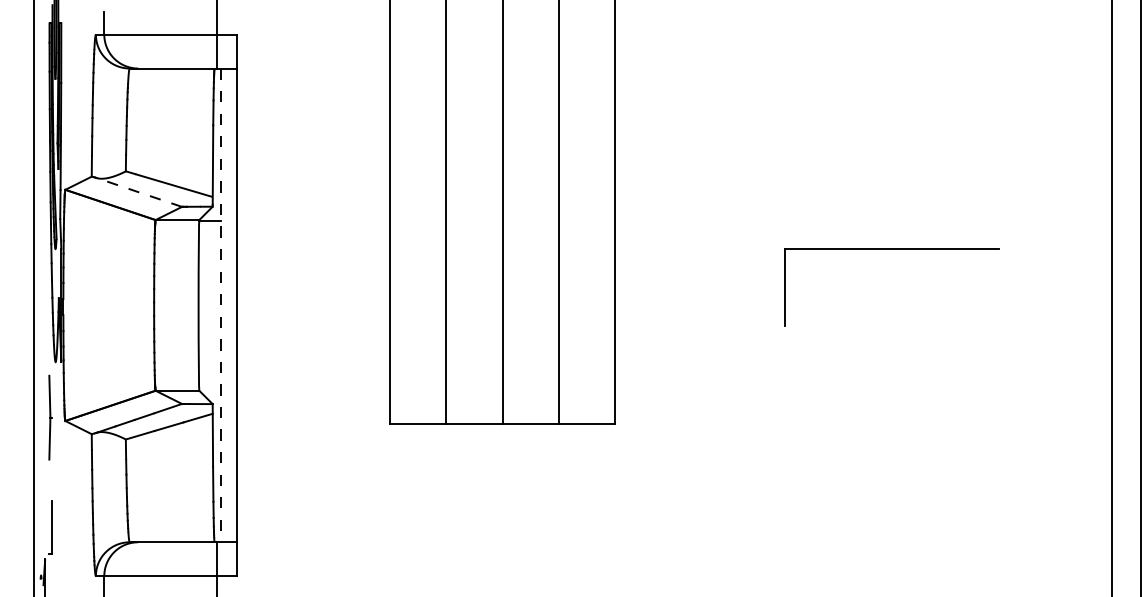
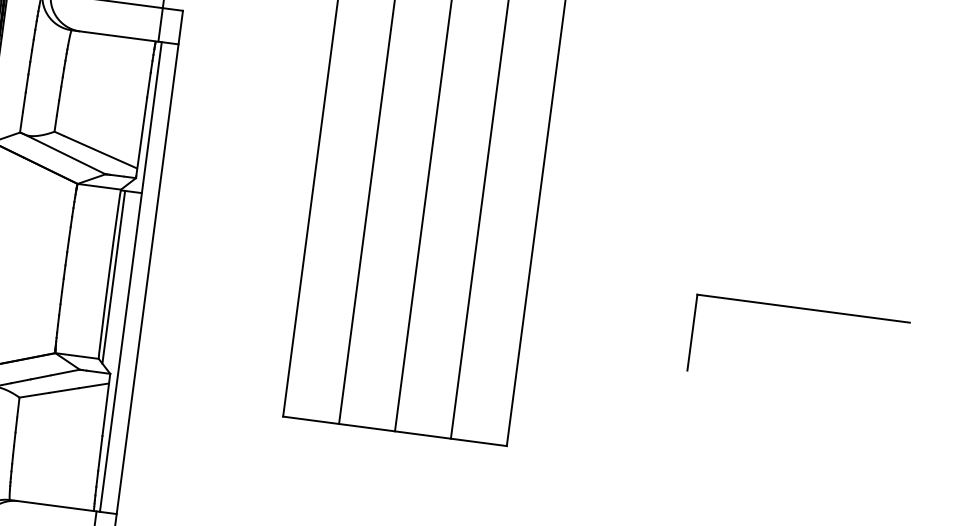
line: (138, 192) -> (64, 154), dashed -> solid
line: (220, 305) -> (130, 277), dashed -> solid
line: (203, 307) -> (113, 276), added

